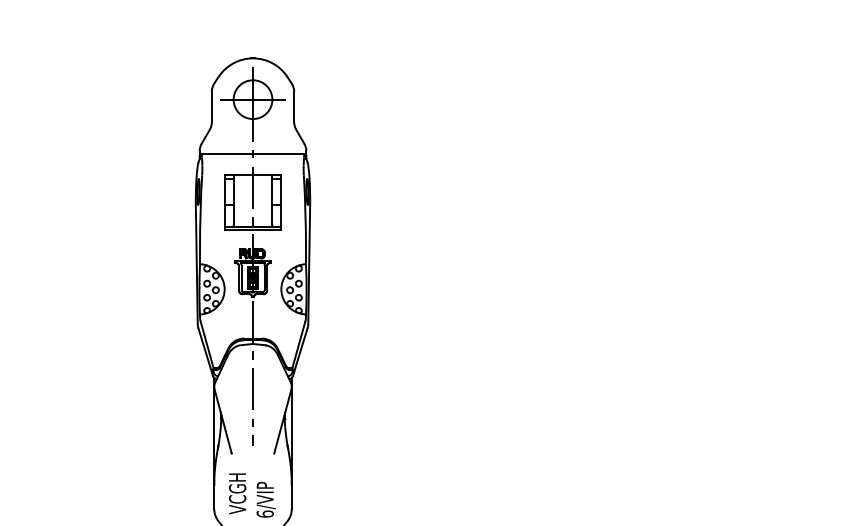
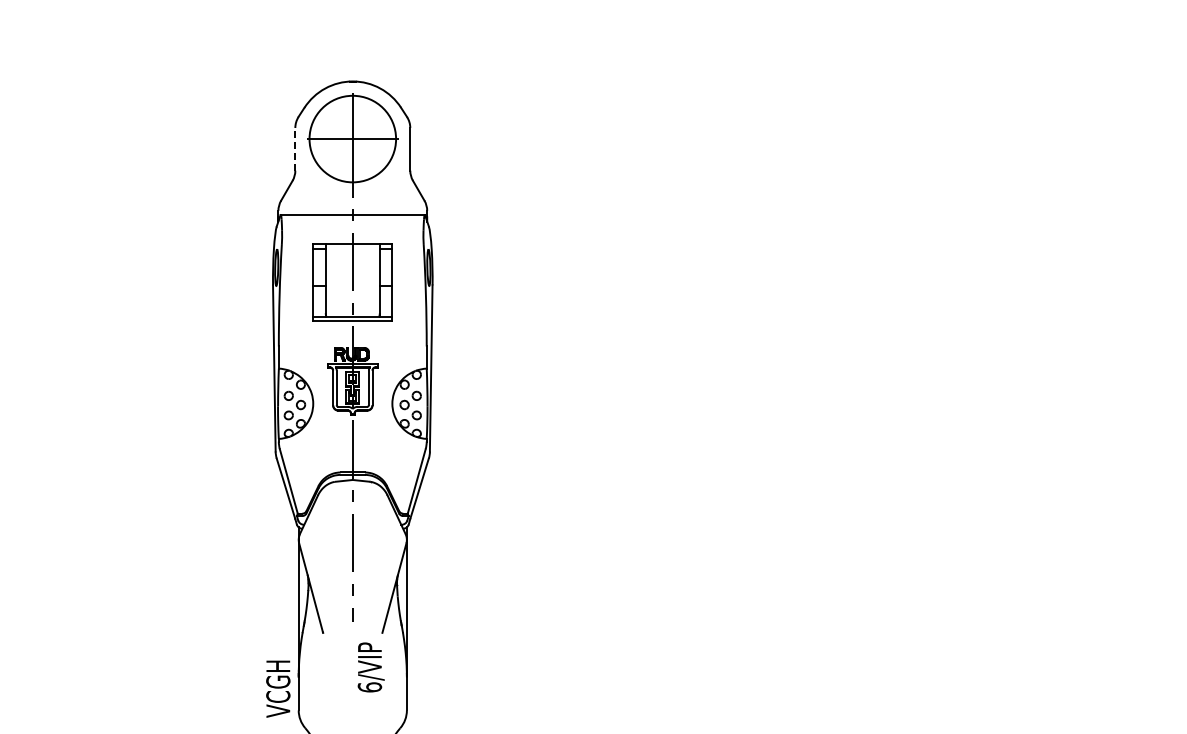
circle: (252, 99) -> (352, 139), size x1.6
line: (211, 106) -> (295, 148), solid -> dashed
text: (237, 493) -> (278, 688), moved
text: (265, 499) -> (370, 667), moved

